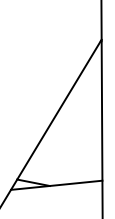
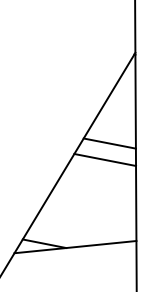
line: (82, 107) -> (109, 143), added
line: (79, 119) -> (105, 159), added

